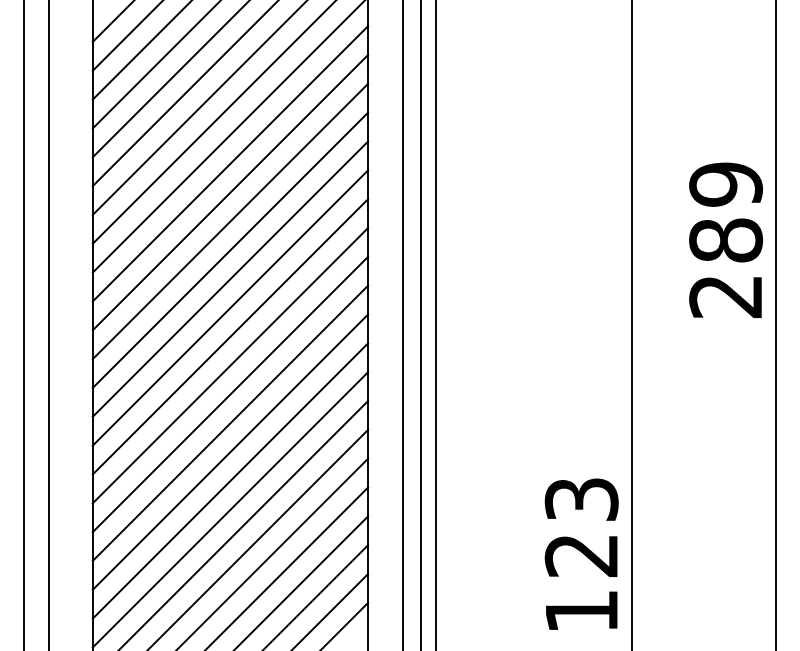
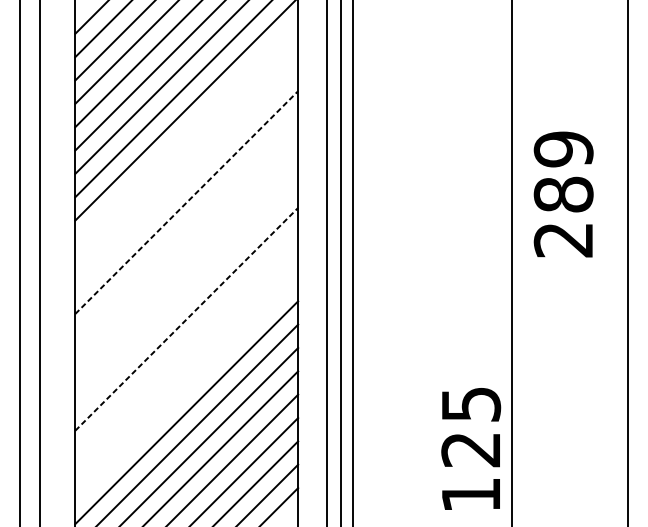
line: (230, 163) -> (186, 132), removed
line: (230, 192) -> (186, 155), removed
line: (230, 221) -> (186, 179), removed
text: (725, 239) -> (563, 193), moved
line: (230, 250) -> (186, 202), solid -> dashed
line: (230, 278) -> (186, 225), removed
line: (230, 307) -> (186, 248), removed
line: (230, 336) -> (186, 272), removed
line: (230, 365) -> (186, 295), removed
line: (230, 394) -> (186, 319), solid -> dashed
line: (230, 422) -> (186, 342), removed
line: (230, 451) -> (186, 365), removed
line: (230, 480) -> (186, 389), removed
text: (581, 499) -> (470, 404), 123 -> 125

